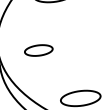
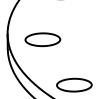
part: (38, 50) -> (42, 39), size x1.43

